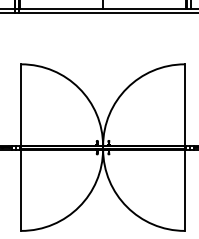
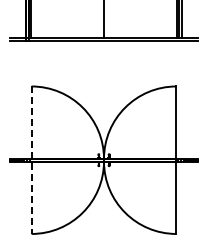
line: (21, 147) -> (31, 160), solid -> dashed

